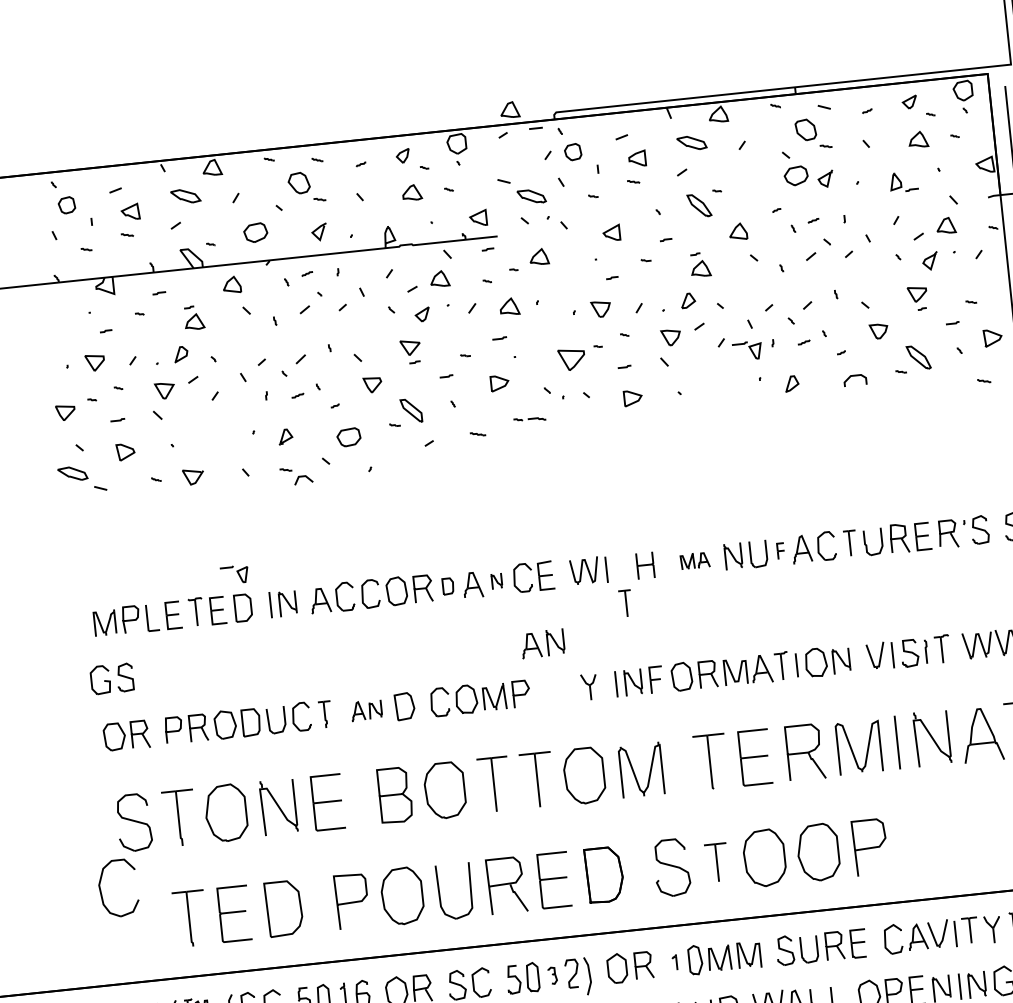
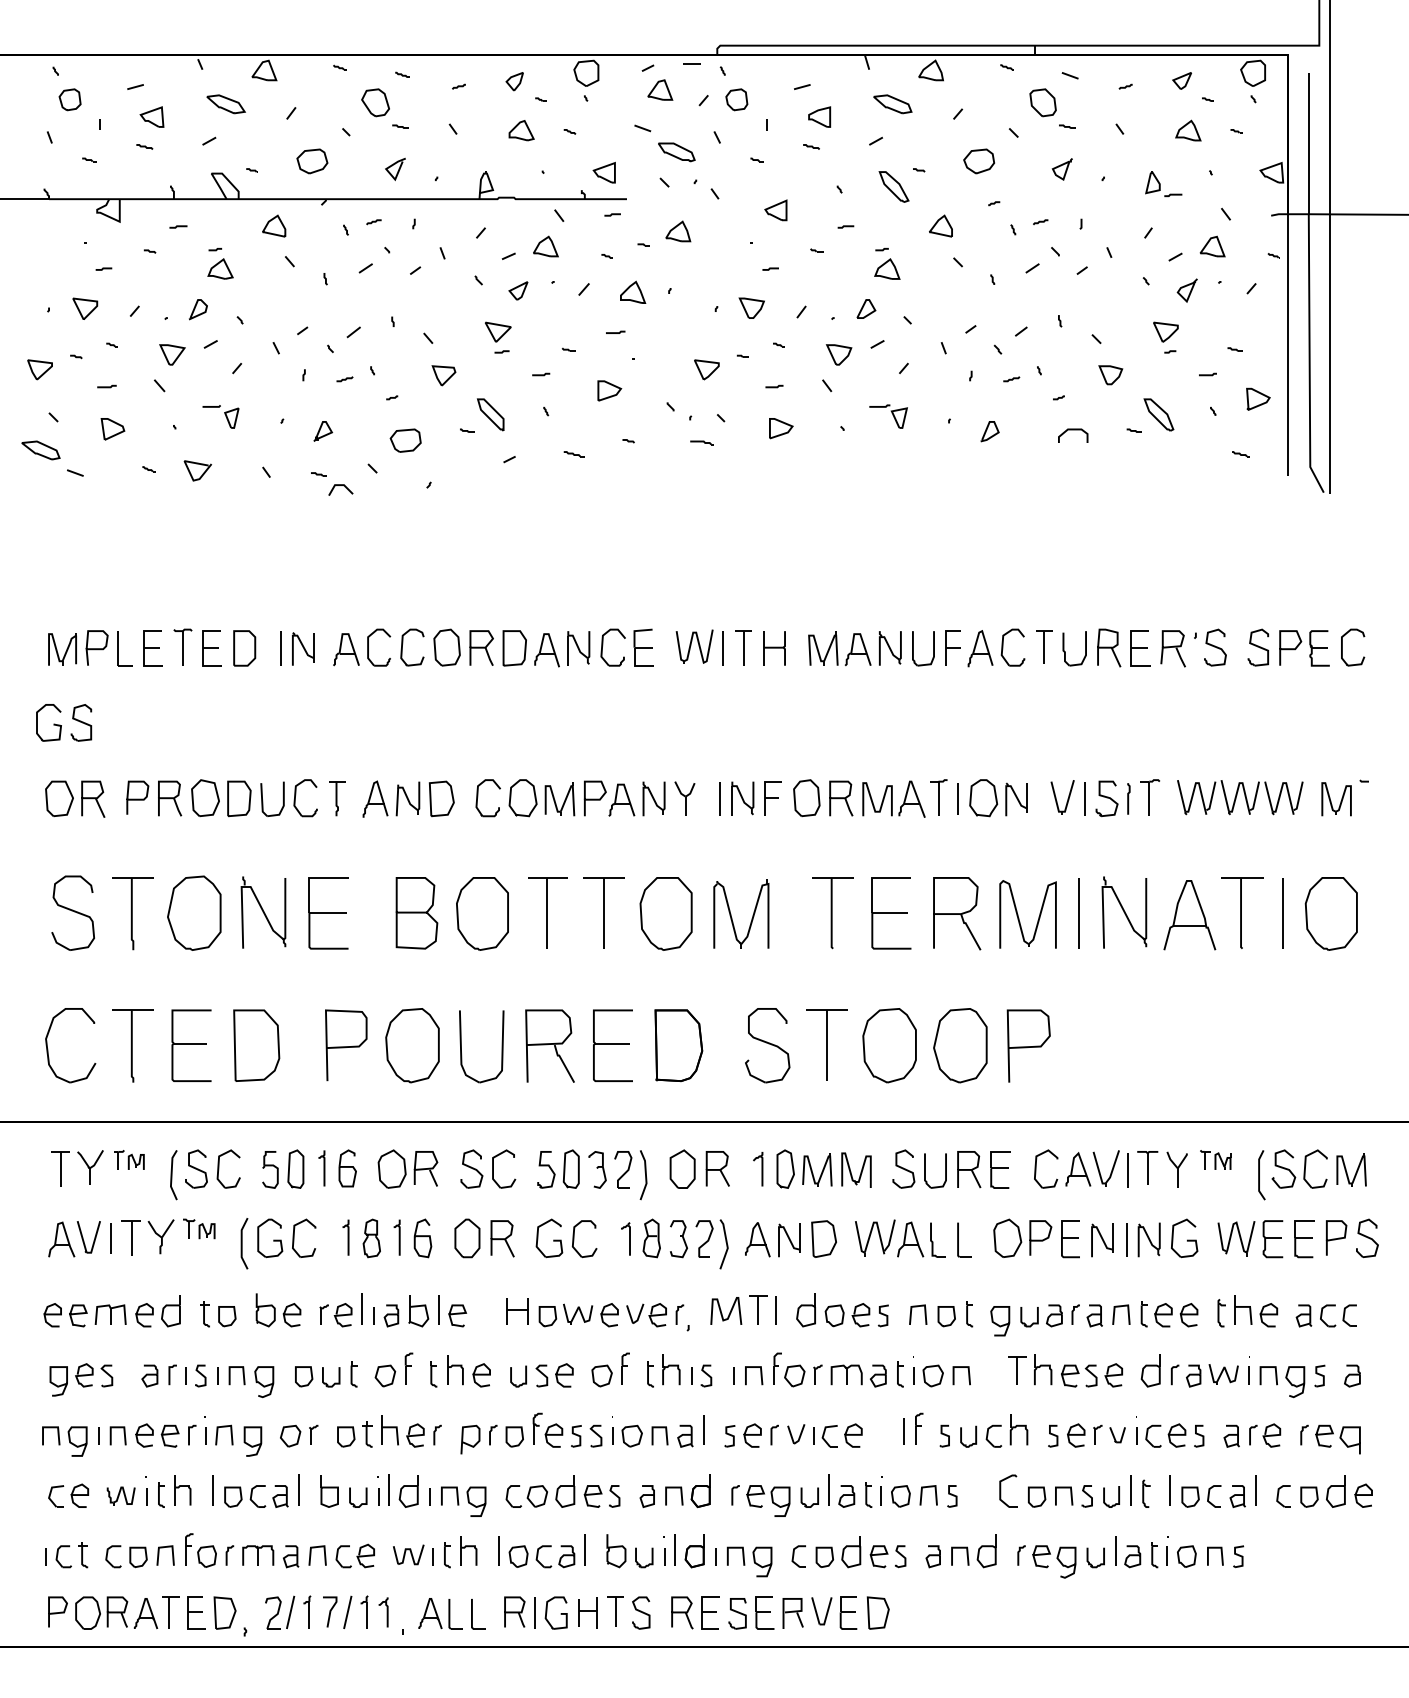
part: (510, 109) -> (660, 89), moved
part: (795, 176) -> (978, 161), moved
part: (747, 350) -> (888, 416), moved
part: (571, 359) -> (706, 369), size x0.71
part: (536, 419) -> (701, 442), moved
part: (780, 550) -> (952, 647), size x1.67
part: (694, 560) -> (839, 648), size x1.67
part: (234, 574) -> (220, 416), moved
part: (496, 581) -> (578, 648), size x1.67
part: (448, 586) -> (514, 648), size x1.67
part: (625, 603) -> (743, 647), moved
part: (542, 643) -> (636, 798), moved
part: (366, 710) -> (391, 798), size x1.43
part: (716, 862) -> (826, 1044), size x1.43
part: (101, 893) -> (48, 1049), moved
part: (674, 962) -> (758, 1169), size x1.67
part: (552, 975) -> (597, 1169), size x1.67

